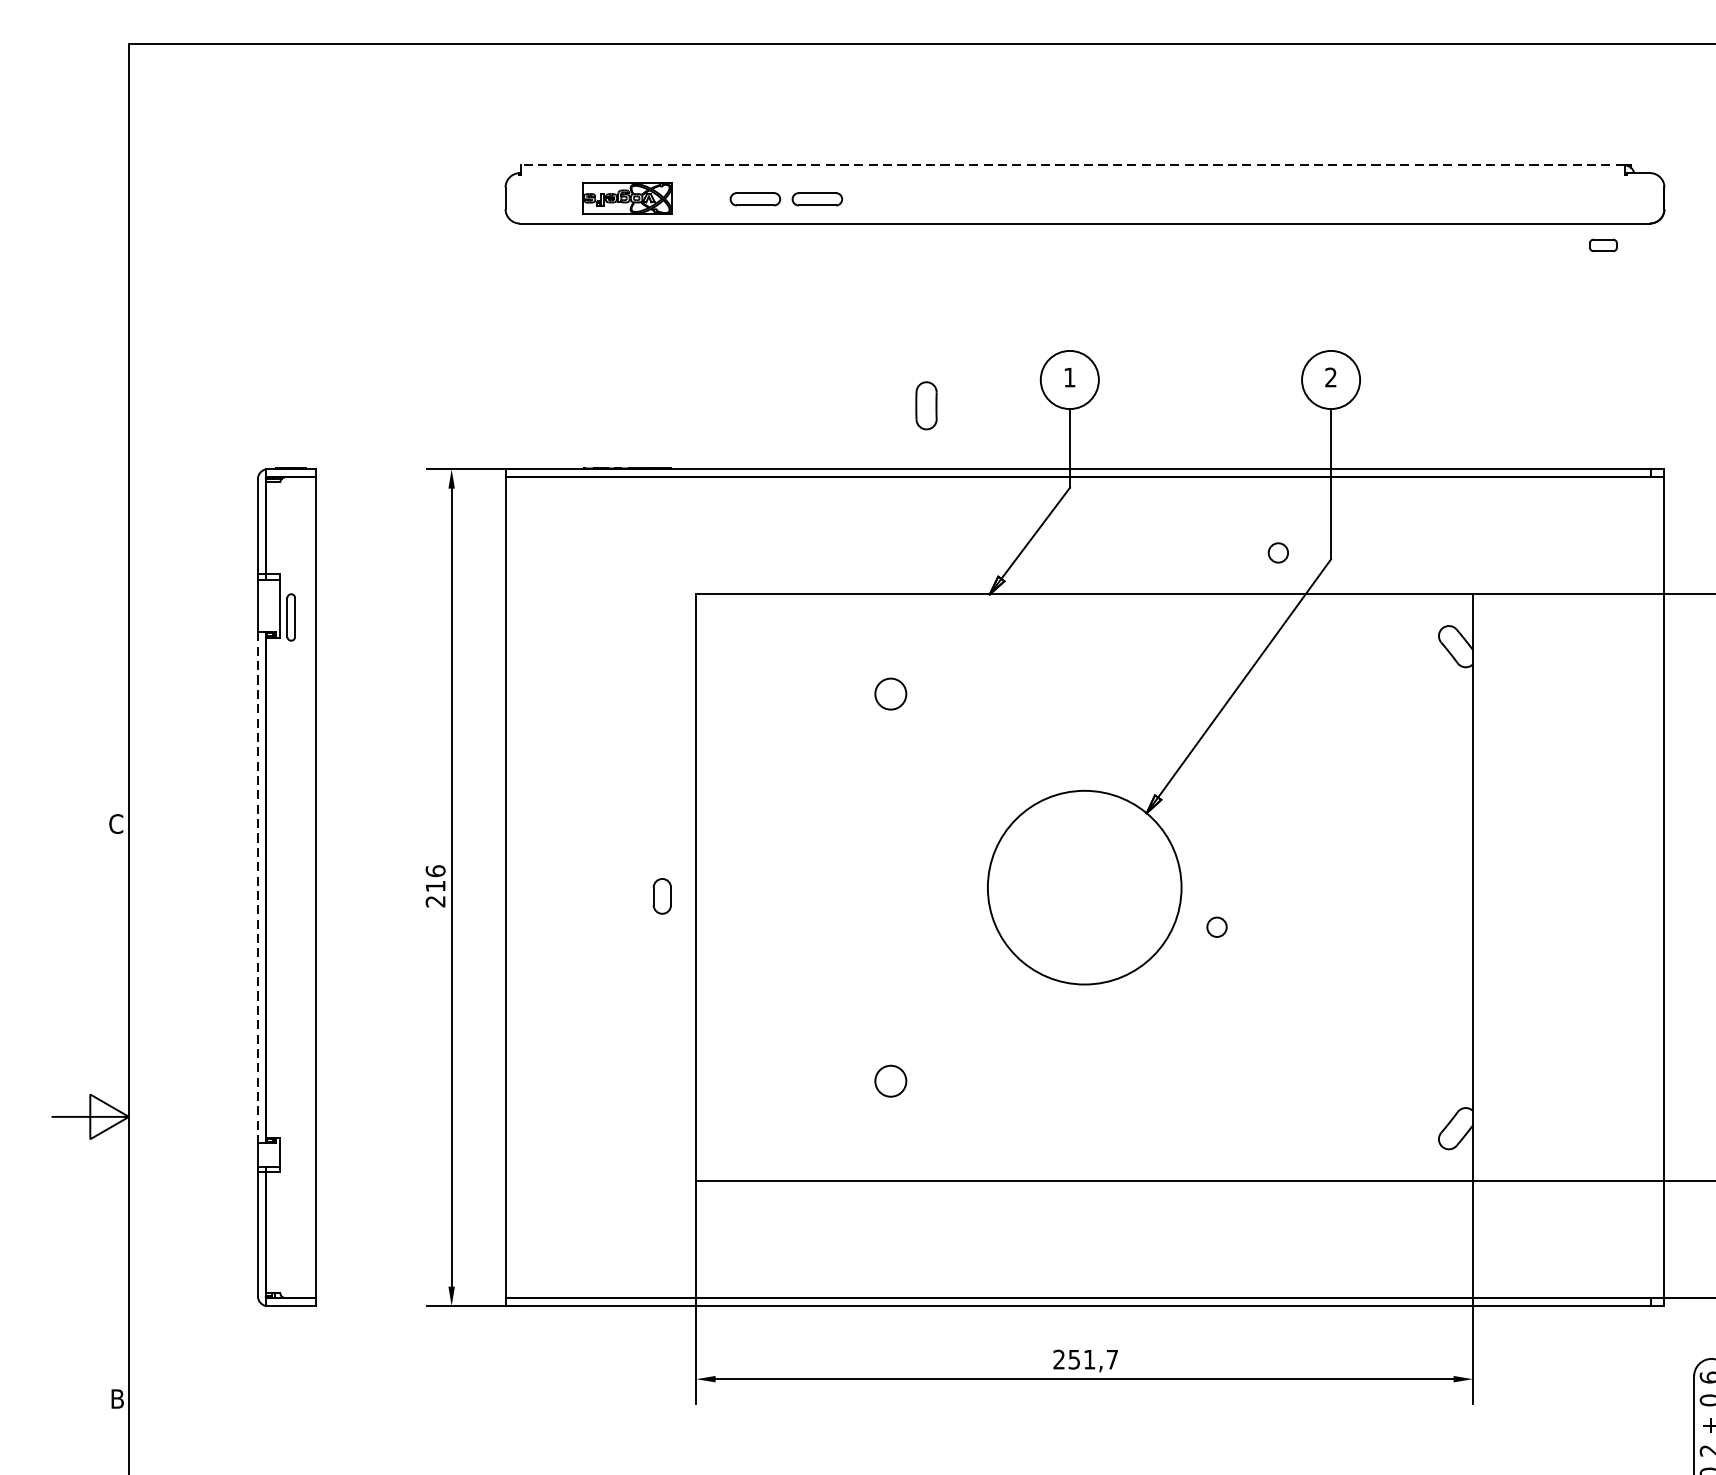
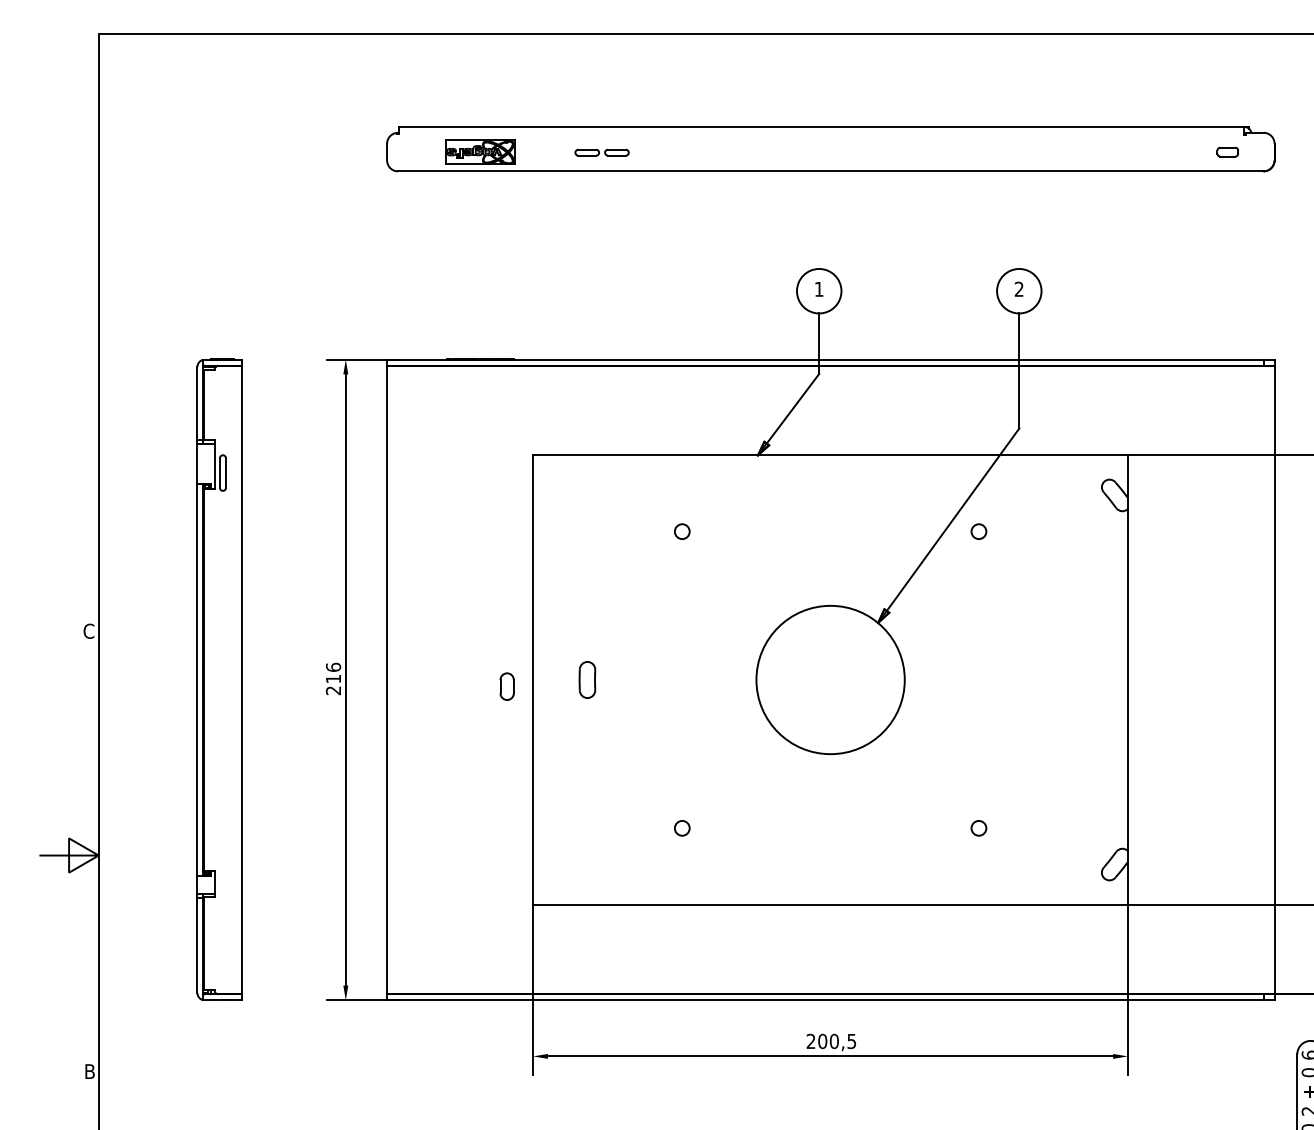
line: (1072, 164) -> (821, 126), dashed -> solid
part: (785, 198) -> (601, 152), size x0.62
part: (1602, 244) -> (1227, 151), moved
part: (926, 405) -> (587, 679), moved
circle: (1277, 552) -> (978, 531), moved
circle: (891, 693) -> (682, 531), size x0.62
line: (257, 888) -> (197, 680), dashed -> solid
circle: (1216, 927) -> (978, 828), moved
circle: (891, 1081) -> (682, 828), size x0.62
text: (1093, 1359) -> (837, 1041), 251,7 -> 200,5

